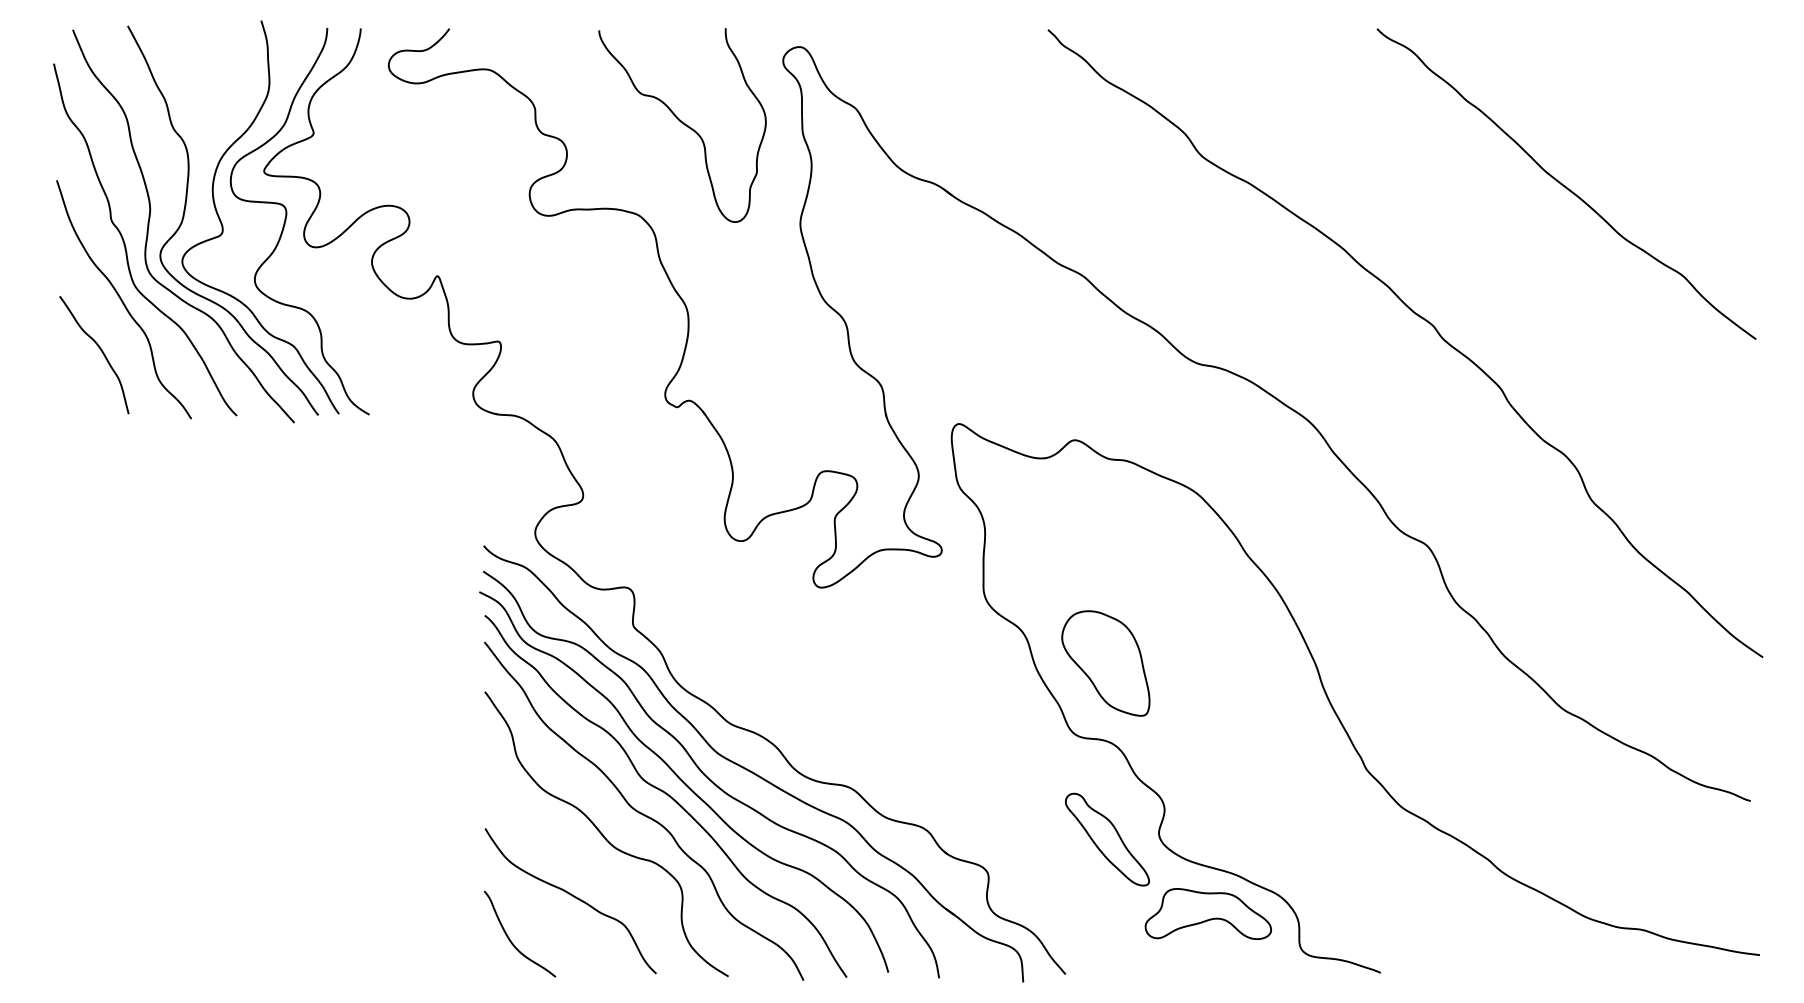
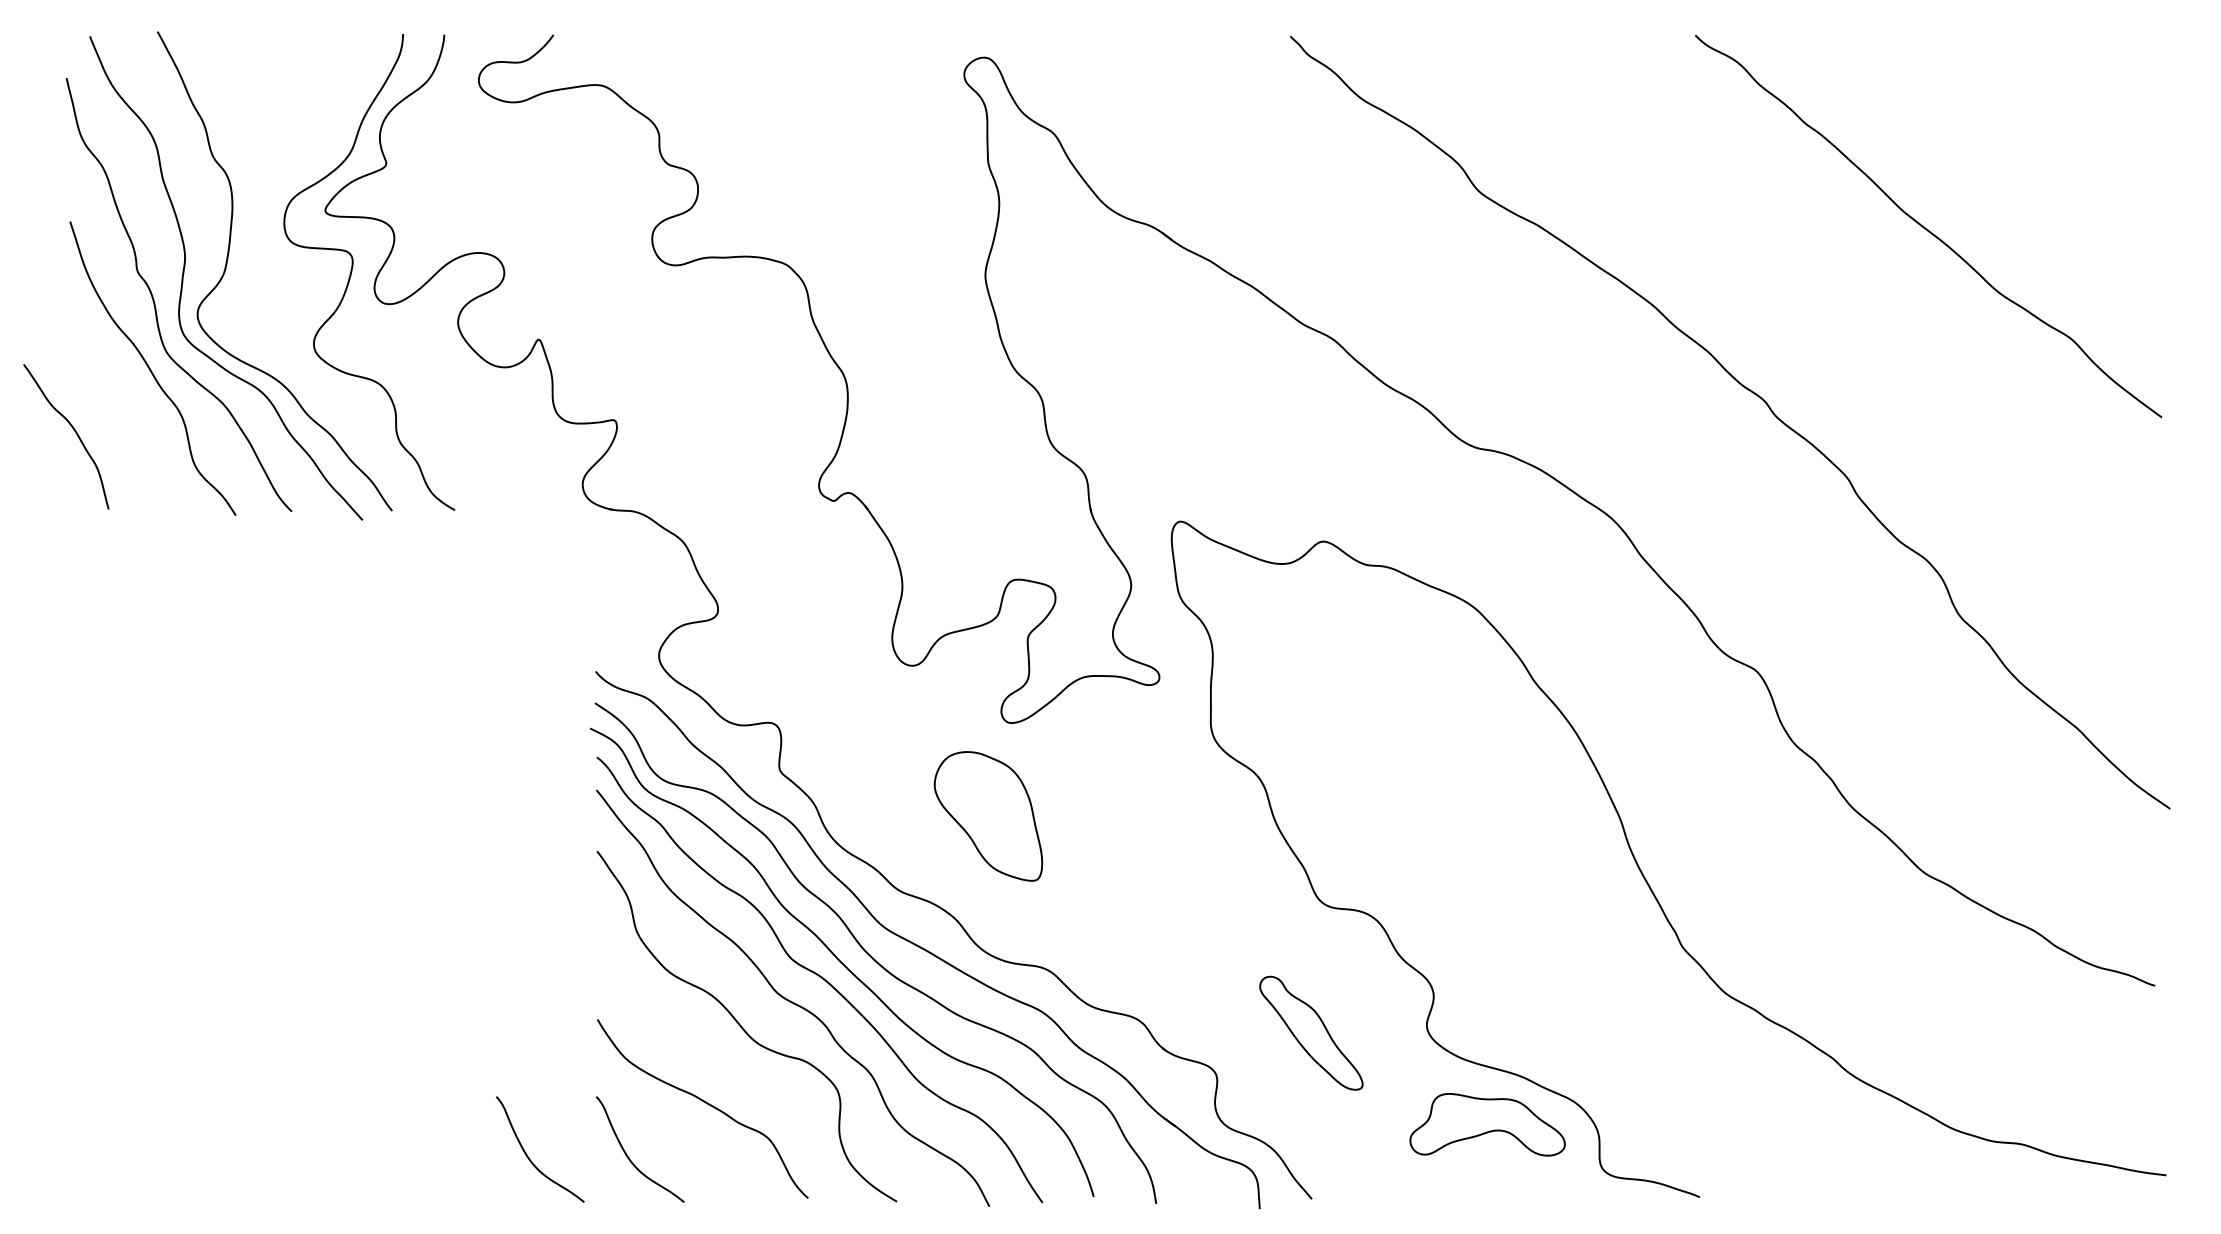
curve: (682, 124) -> (840, 152), removed
curve: (223, 227) -> (275, 279), removed
curve: (100, 349) -> (73, 430), moved
part: (1105, 663) -> (988, 816), moved
part: (1107, 839) -> (1311, 1032), moved
curve: (429, 940) -> (529, 1157), added

